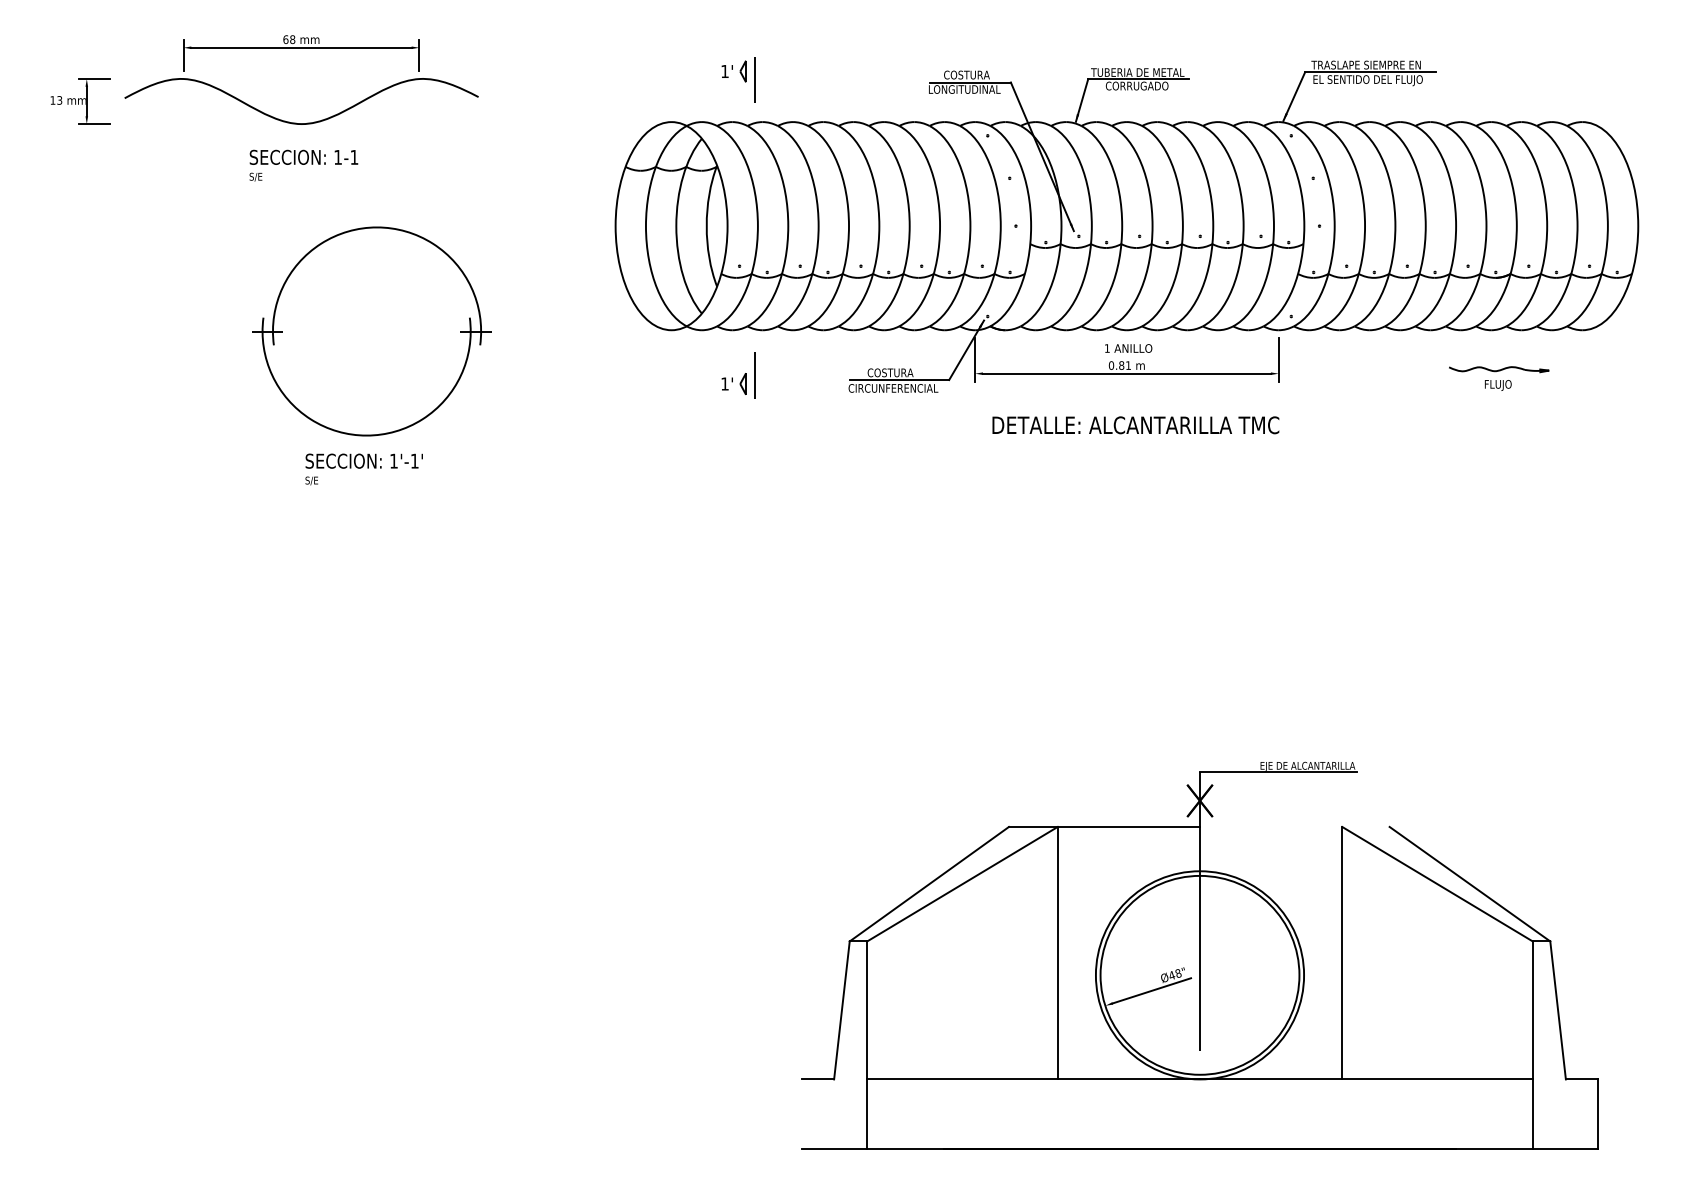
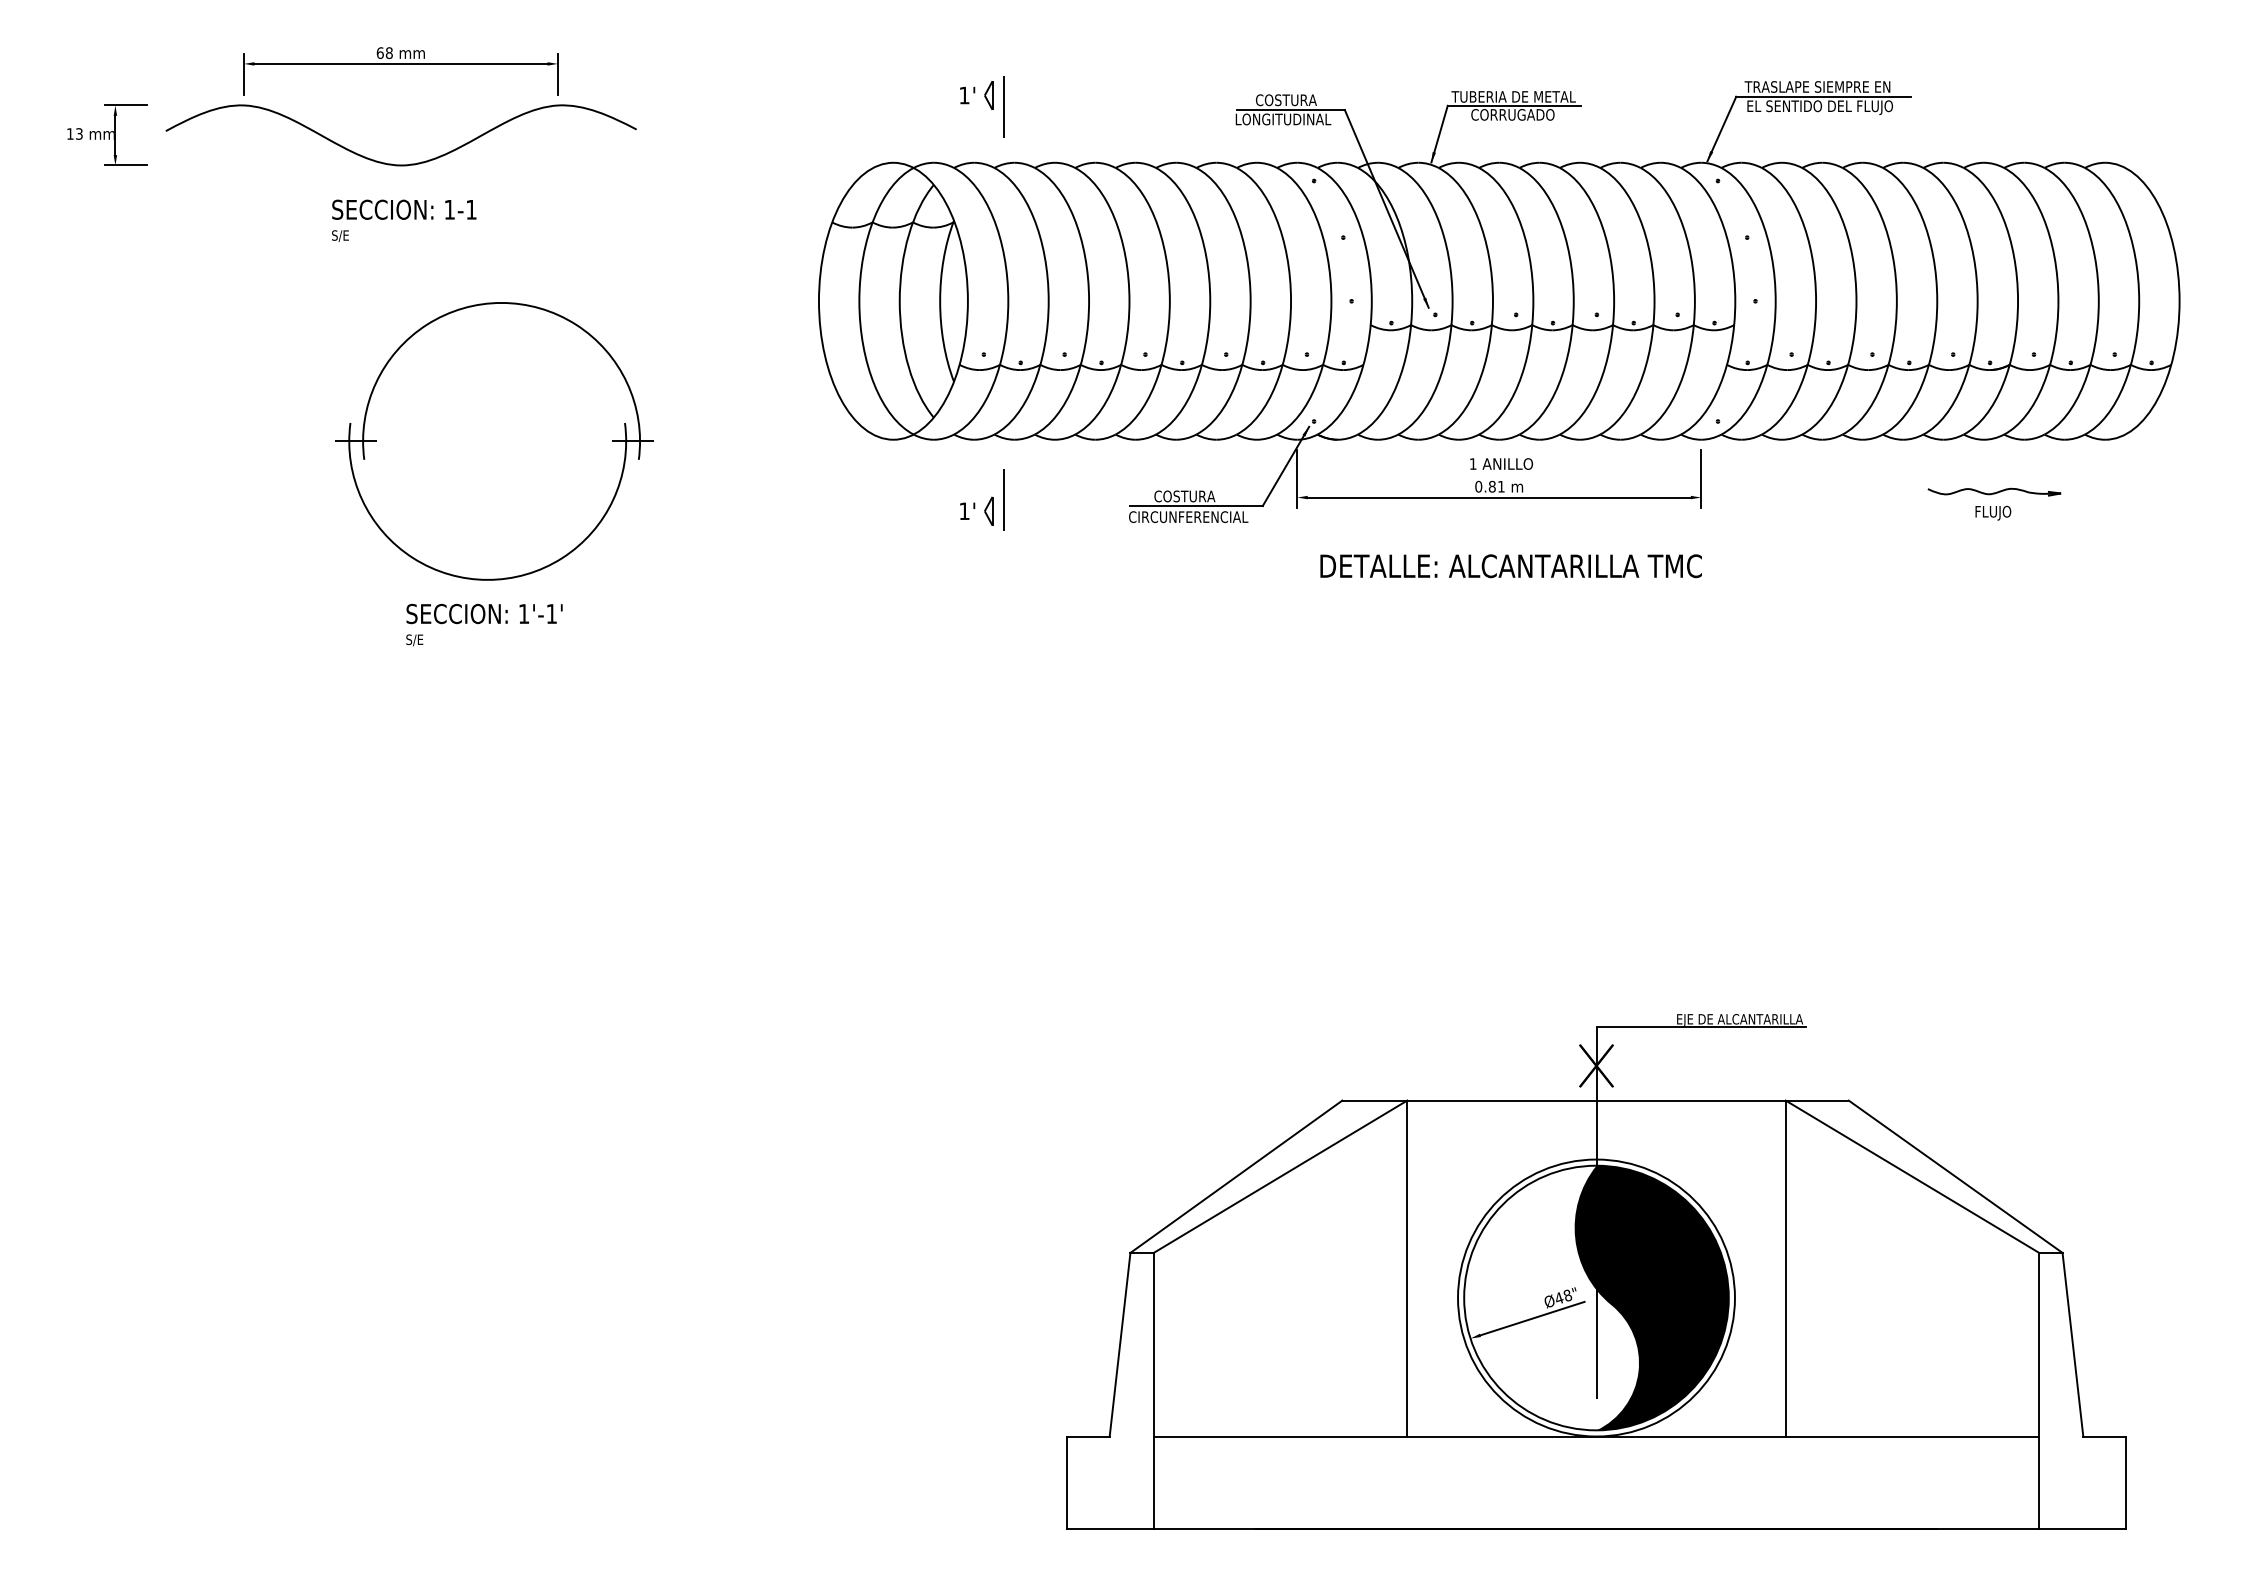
line: (1294, 826) -> (1722, 1100), added
fill: (1241, 974) -> (1651, 1297), added
line: (802, 1113) -> (1067, 1482), added

